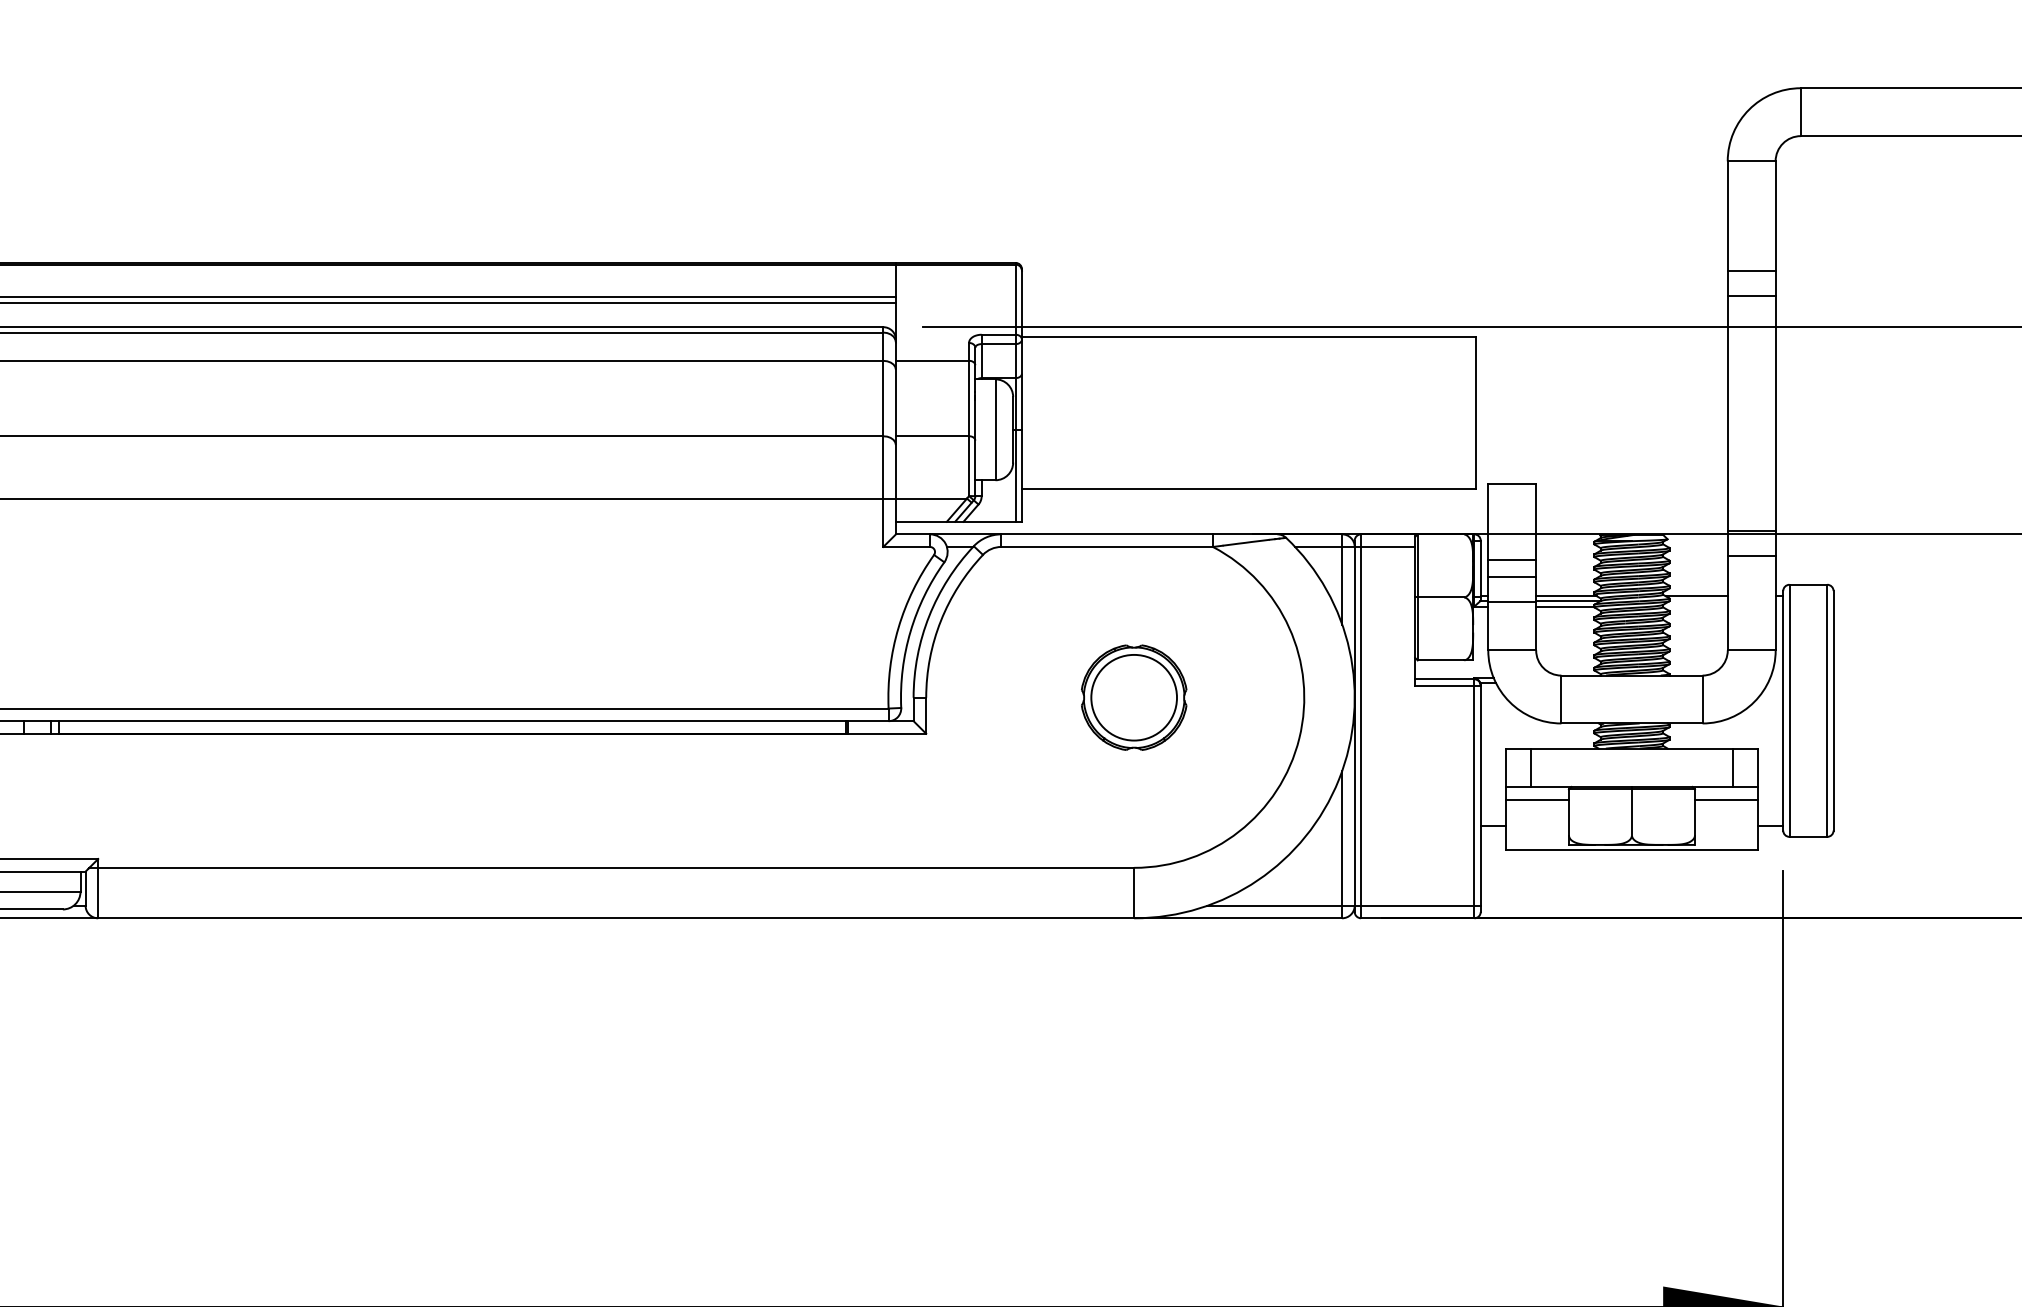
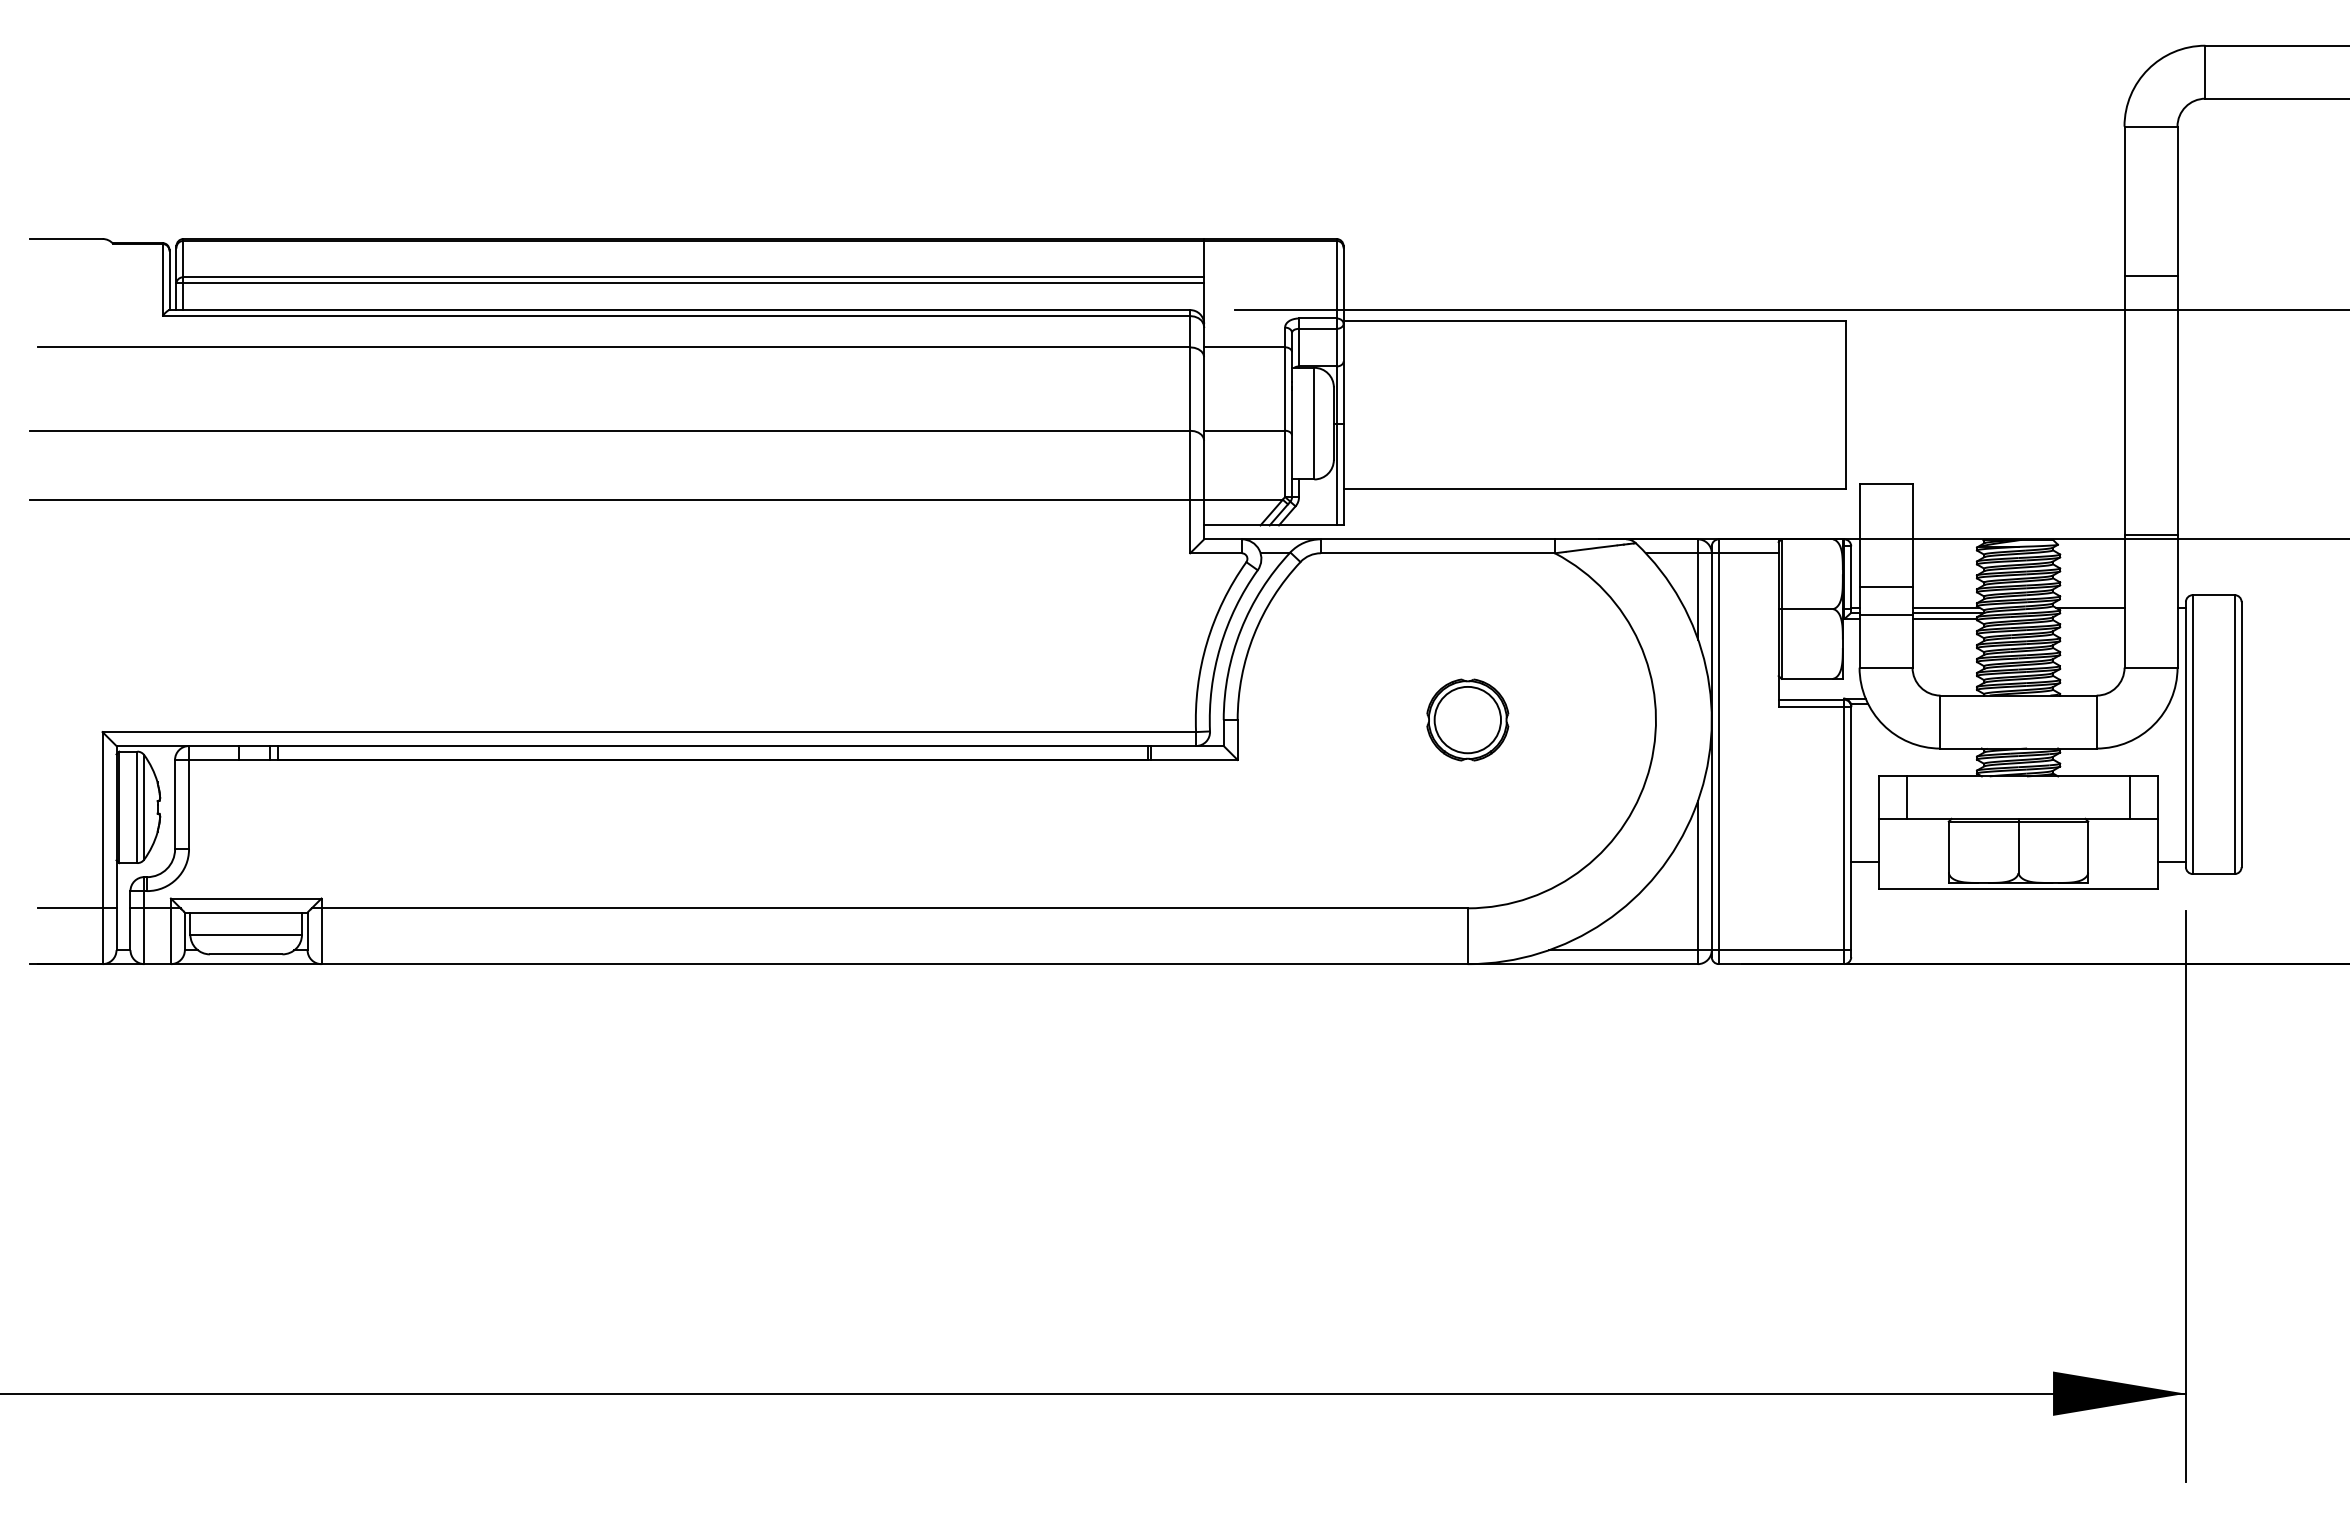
line: (1751, 270) -> (2150, 247), removed
line: (1751, 556) -> (2150, 563), removed
line: (1511, 560) -> (1885, 568), removed
part: (1133, 697) -> (1467, 719), size x0.7
line: (1537, 800) -> (1913, 833), removed
line: (1726, 800) -> (2123, 833), removed

